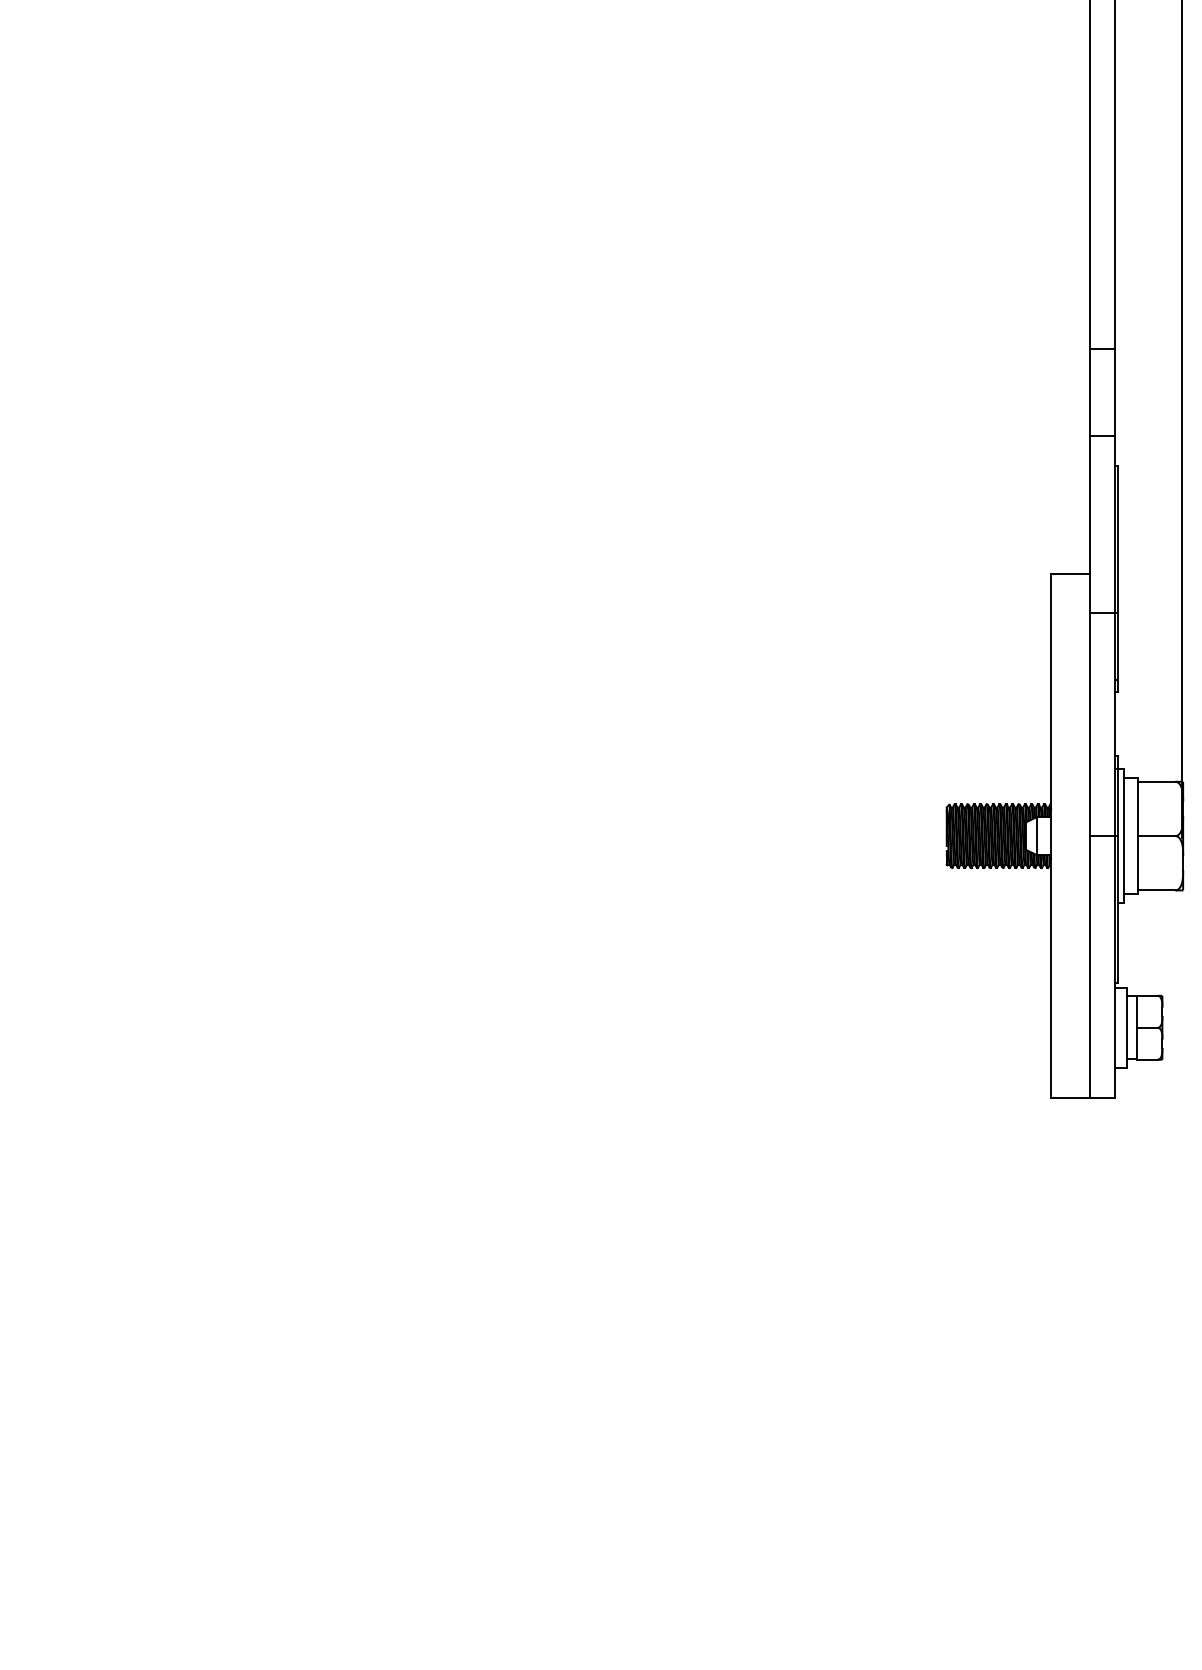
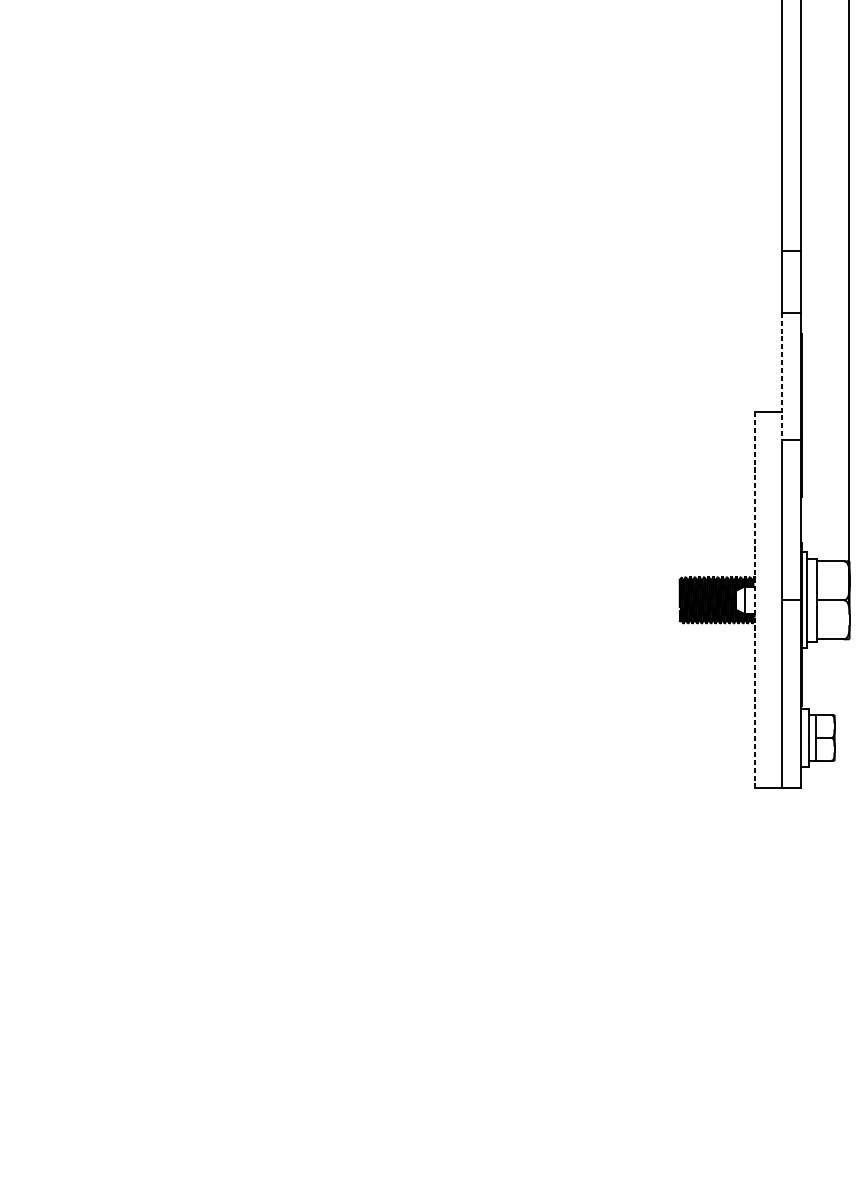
line: (1089, 524) -> (782, 376), solid -> dashed
line: (1051, 836) -> (755, 600), solid -> dashed

